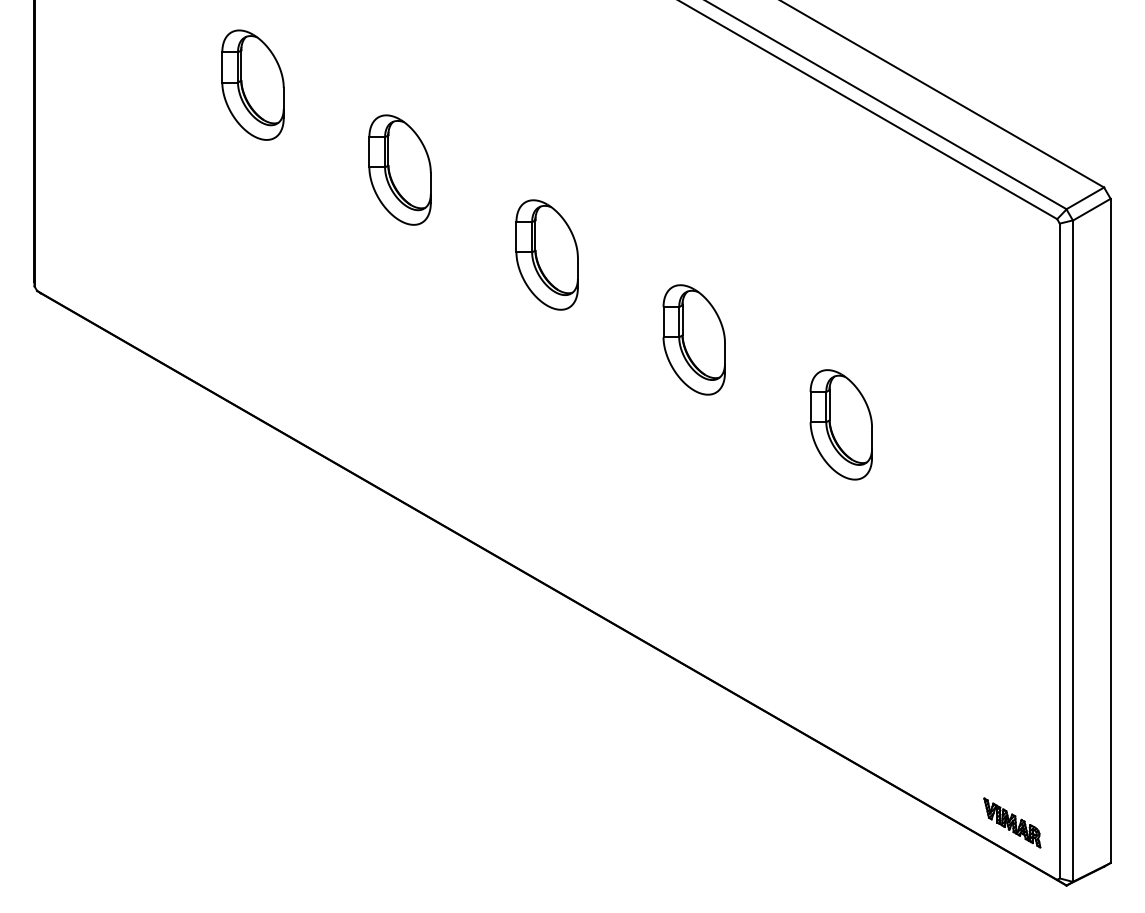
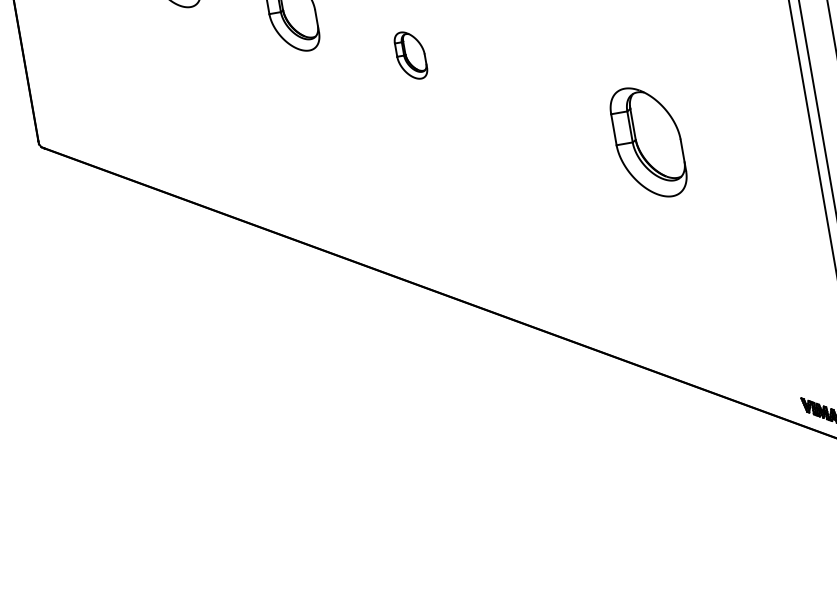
part: (546, 254) -> (410, 55), size x0.6
part: (693, 339) -> (529, 98), removed
part: (840, 424) -> (647, 142), size x1.4

